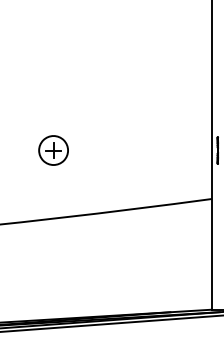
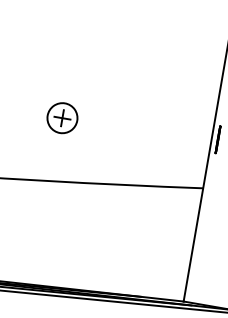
part: (53, 150) -> (62, 118), moved

